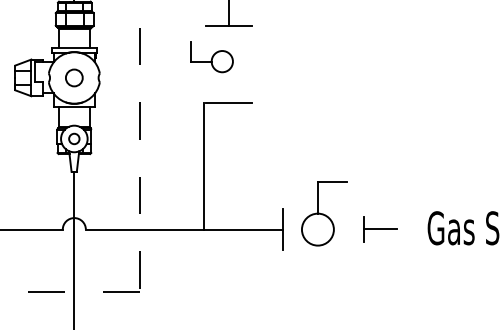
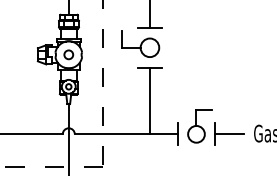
part: (211, 56) -> (140, 43), size x1.67
line: (203, 166) -> (149, 101), moved
part: (380, 228) -> (229, 133), size x1.67

